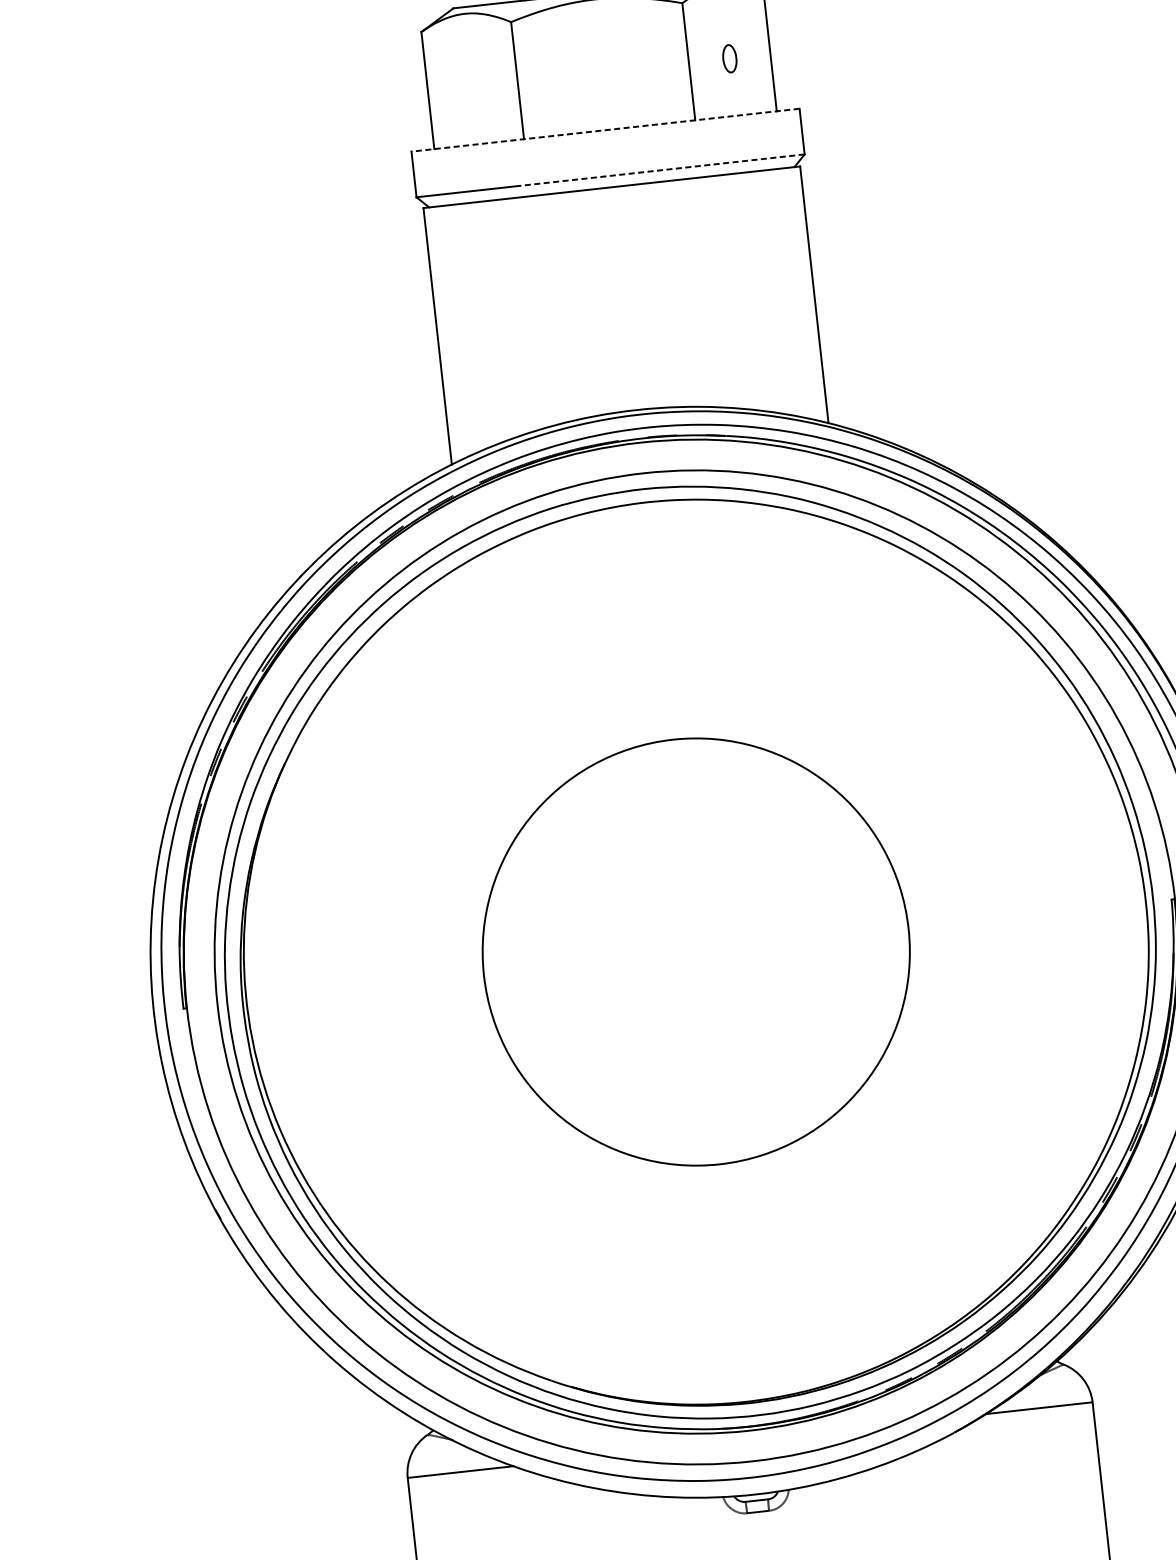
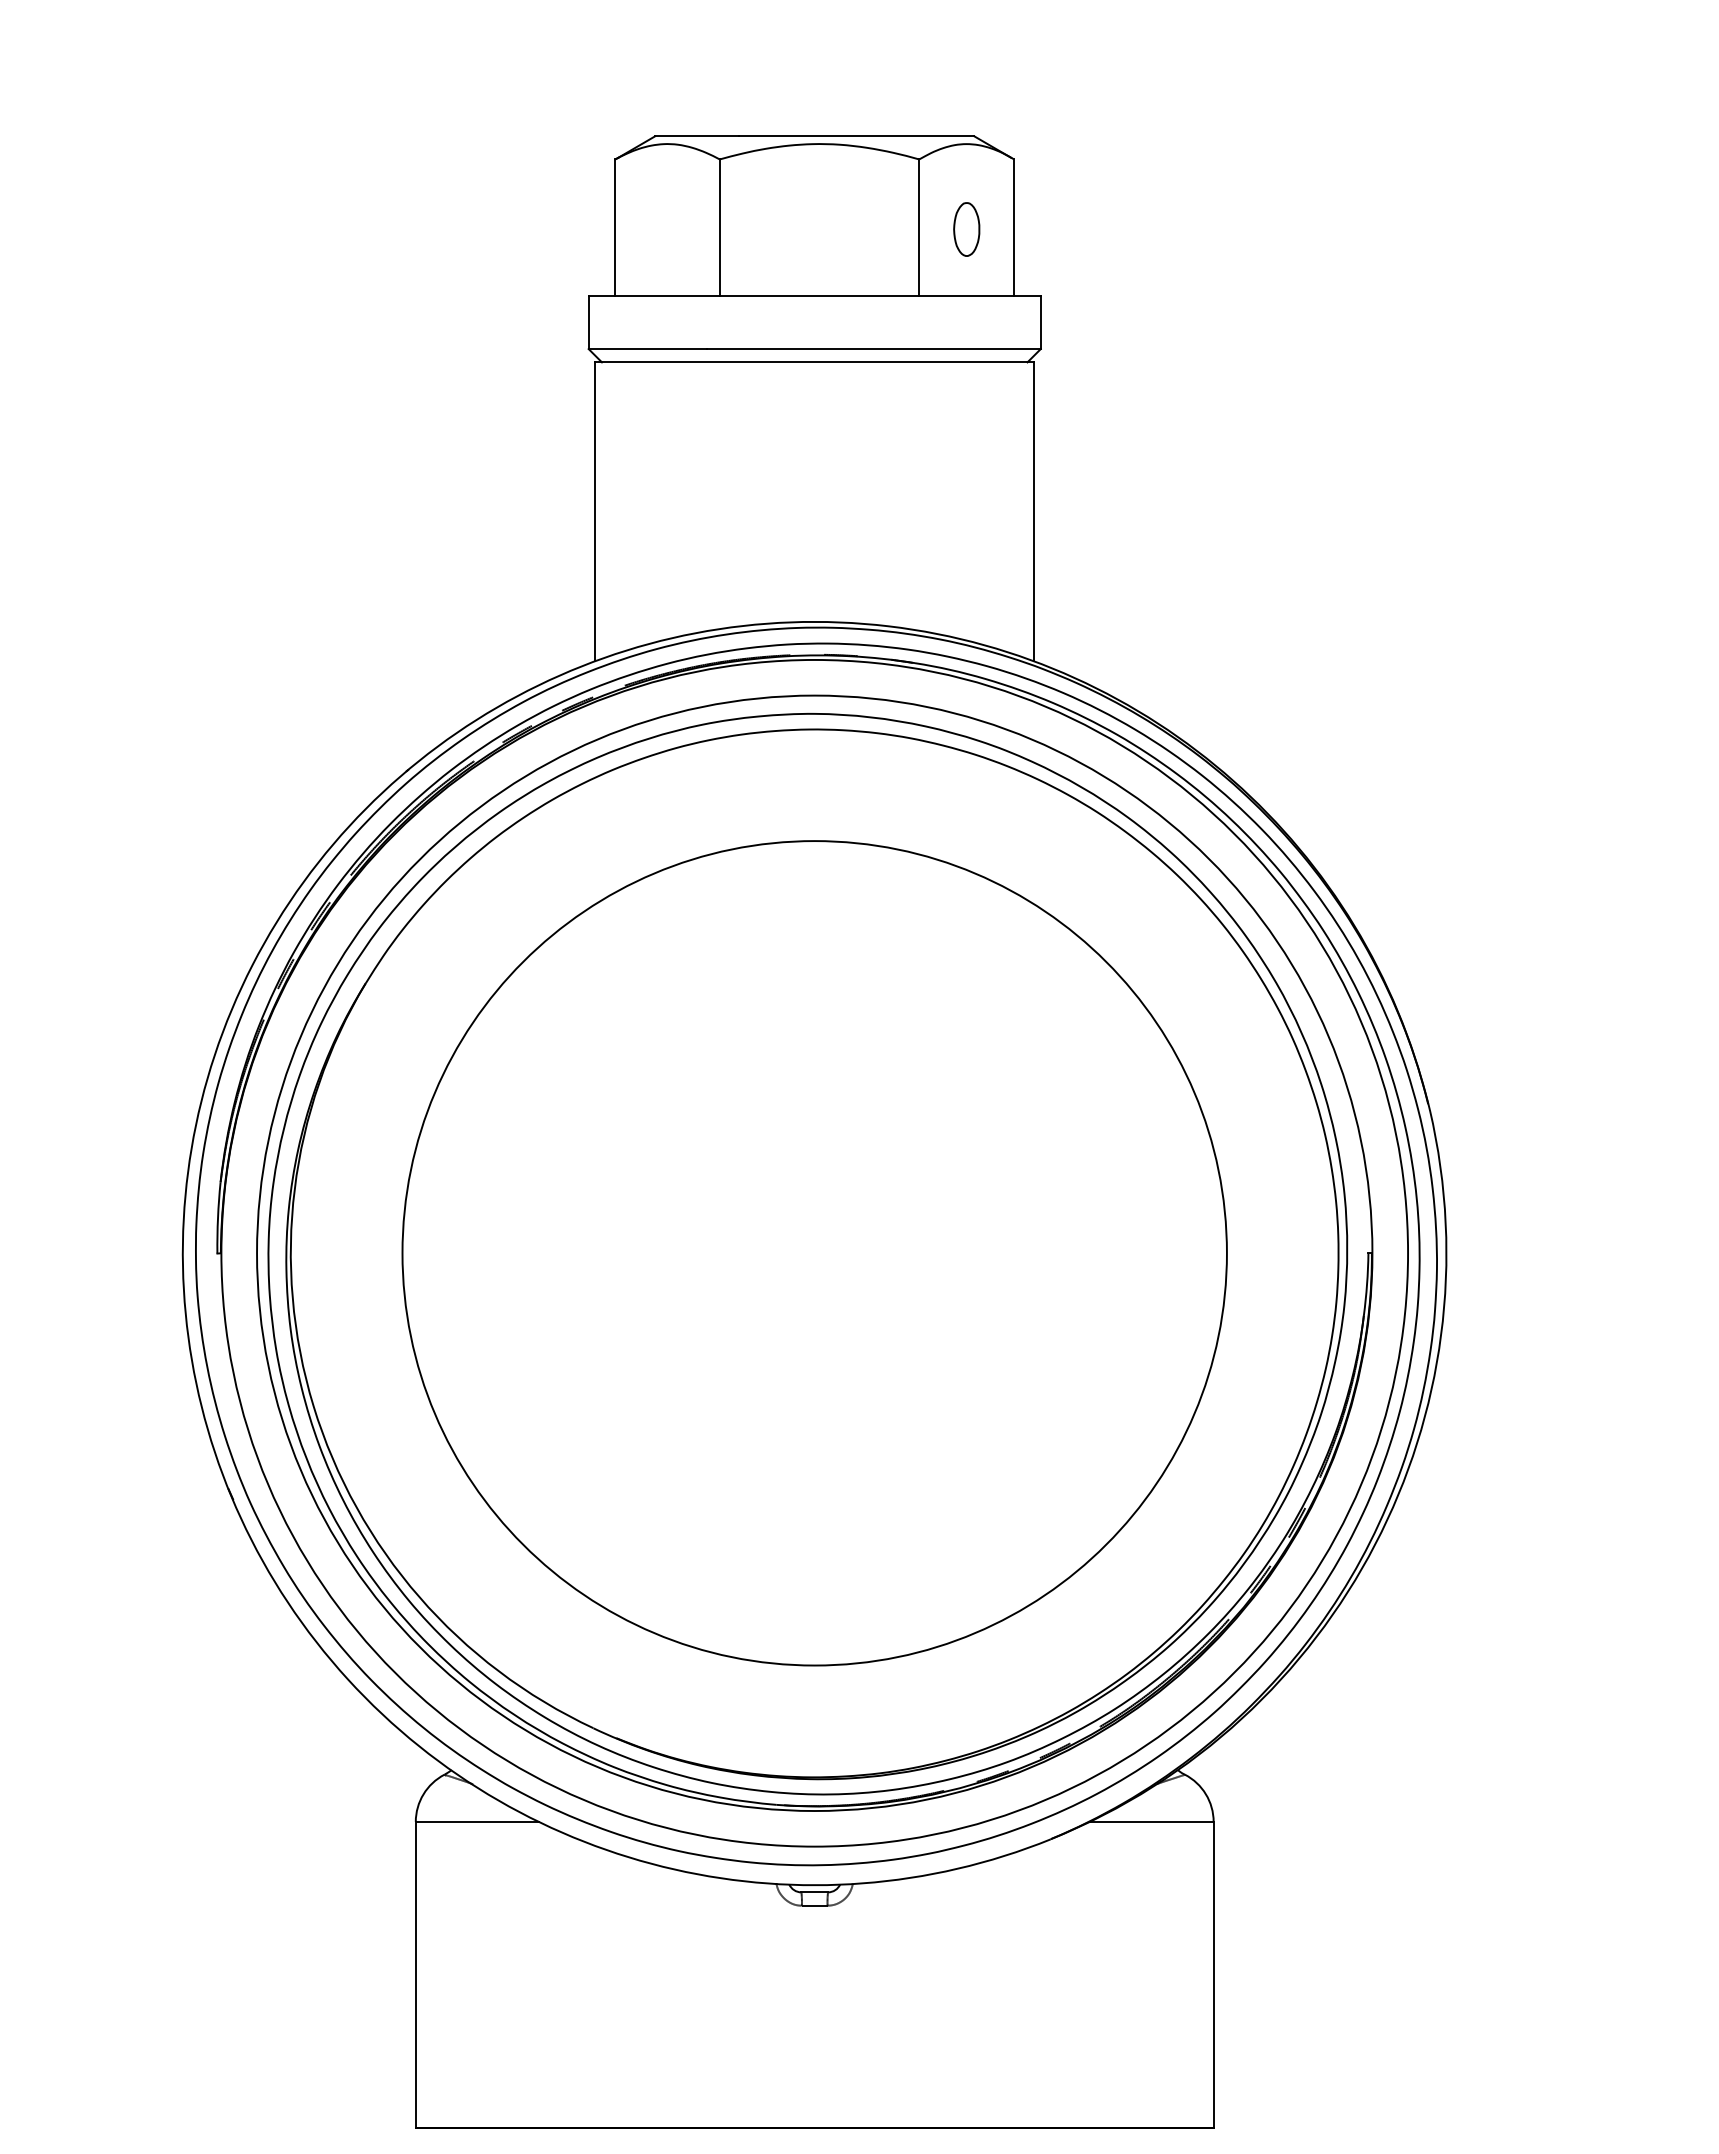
part: (729, 58) -> (966, 229), size x1.67
line: (605, 129) -> (814, 295), dashed -> solid
line: (661, 170) -> (874, 349), dashed -> solid
circle: (696, 952) -> (814, 1253), size x1.67

